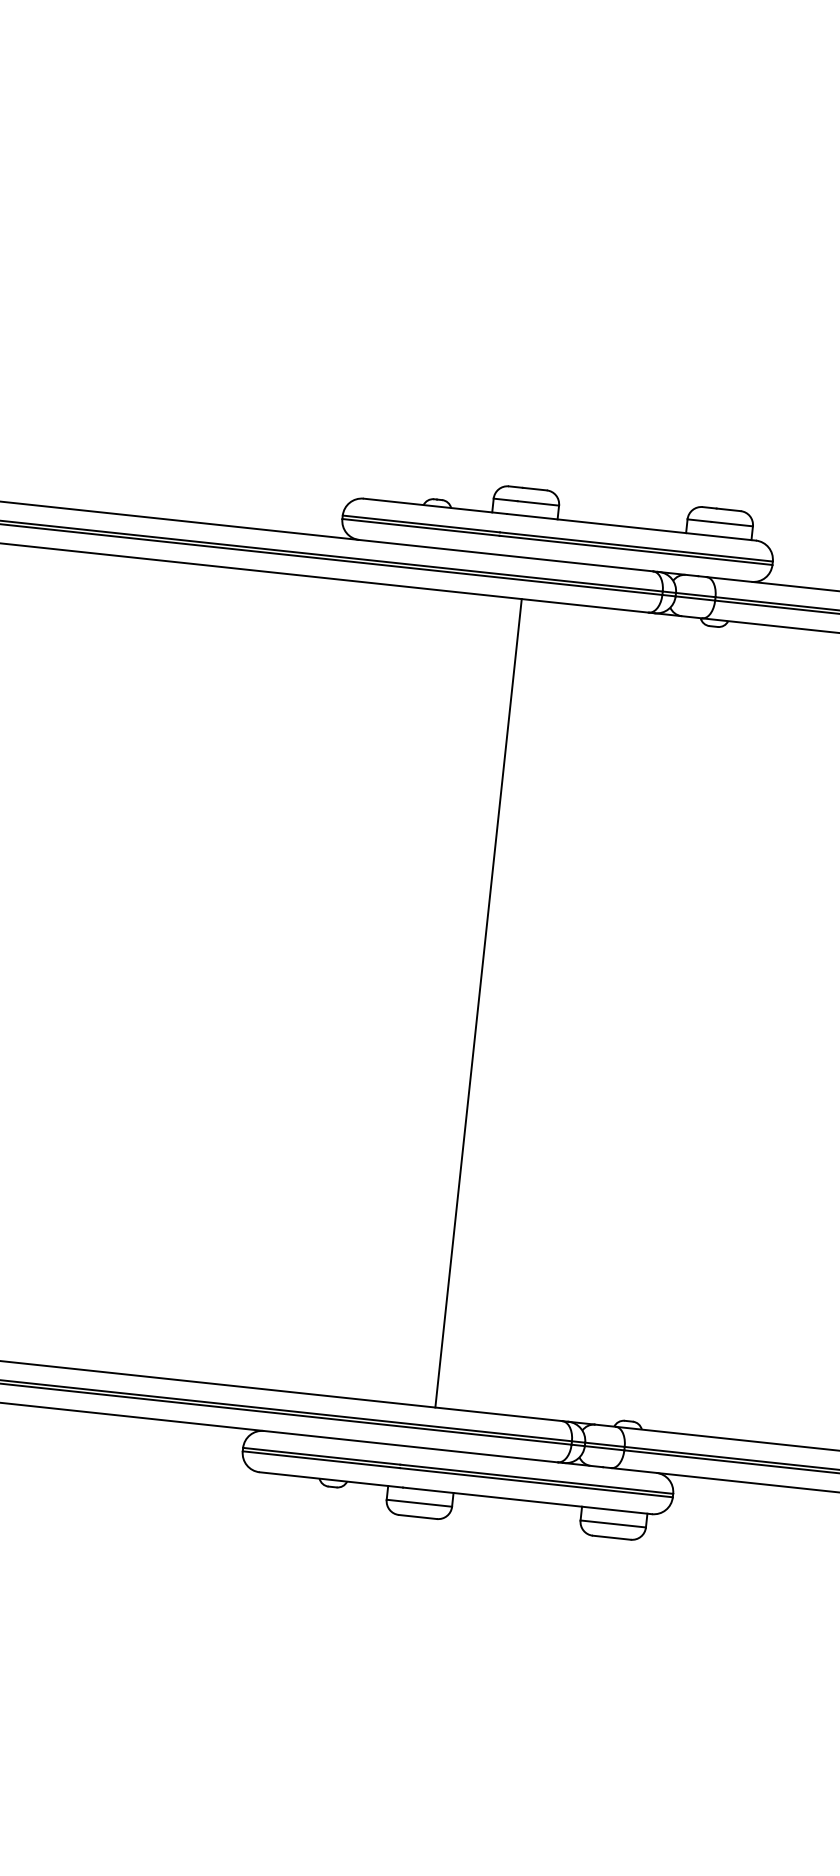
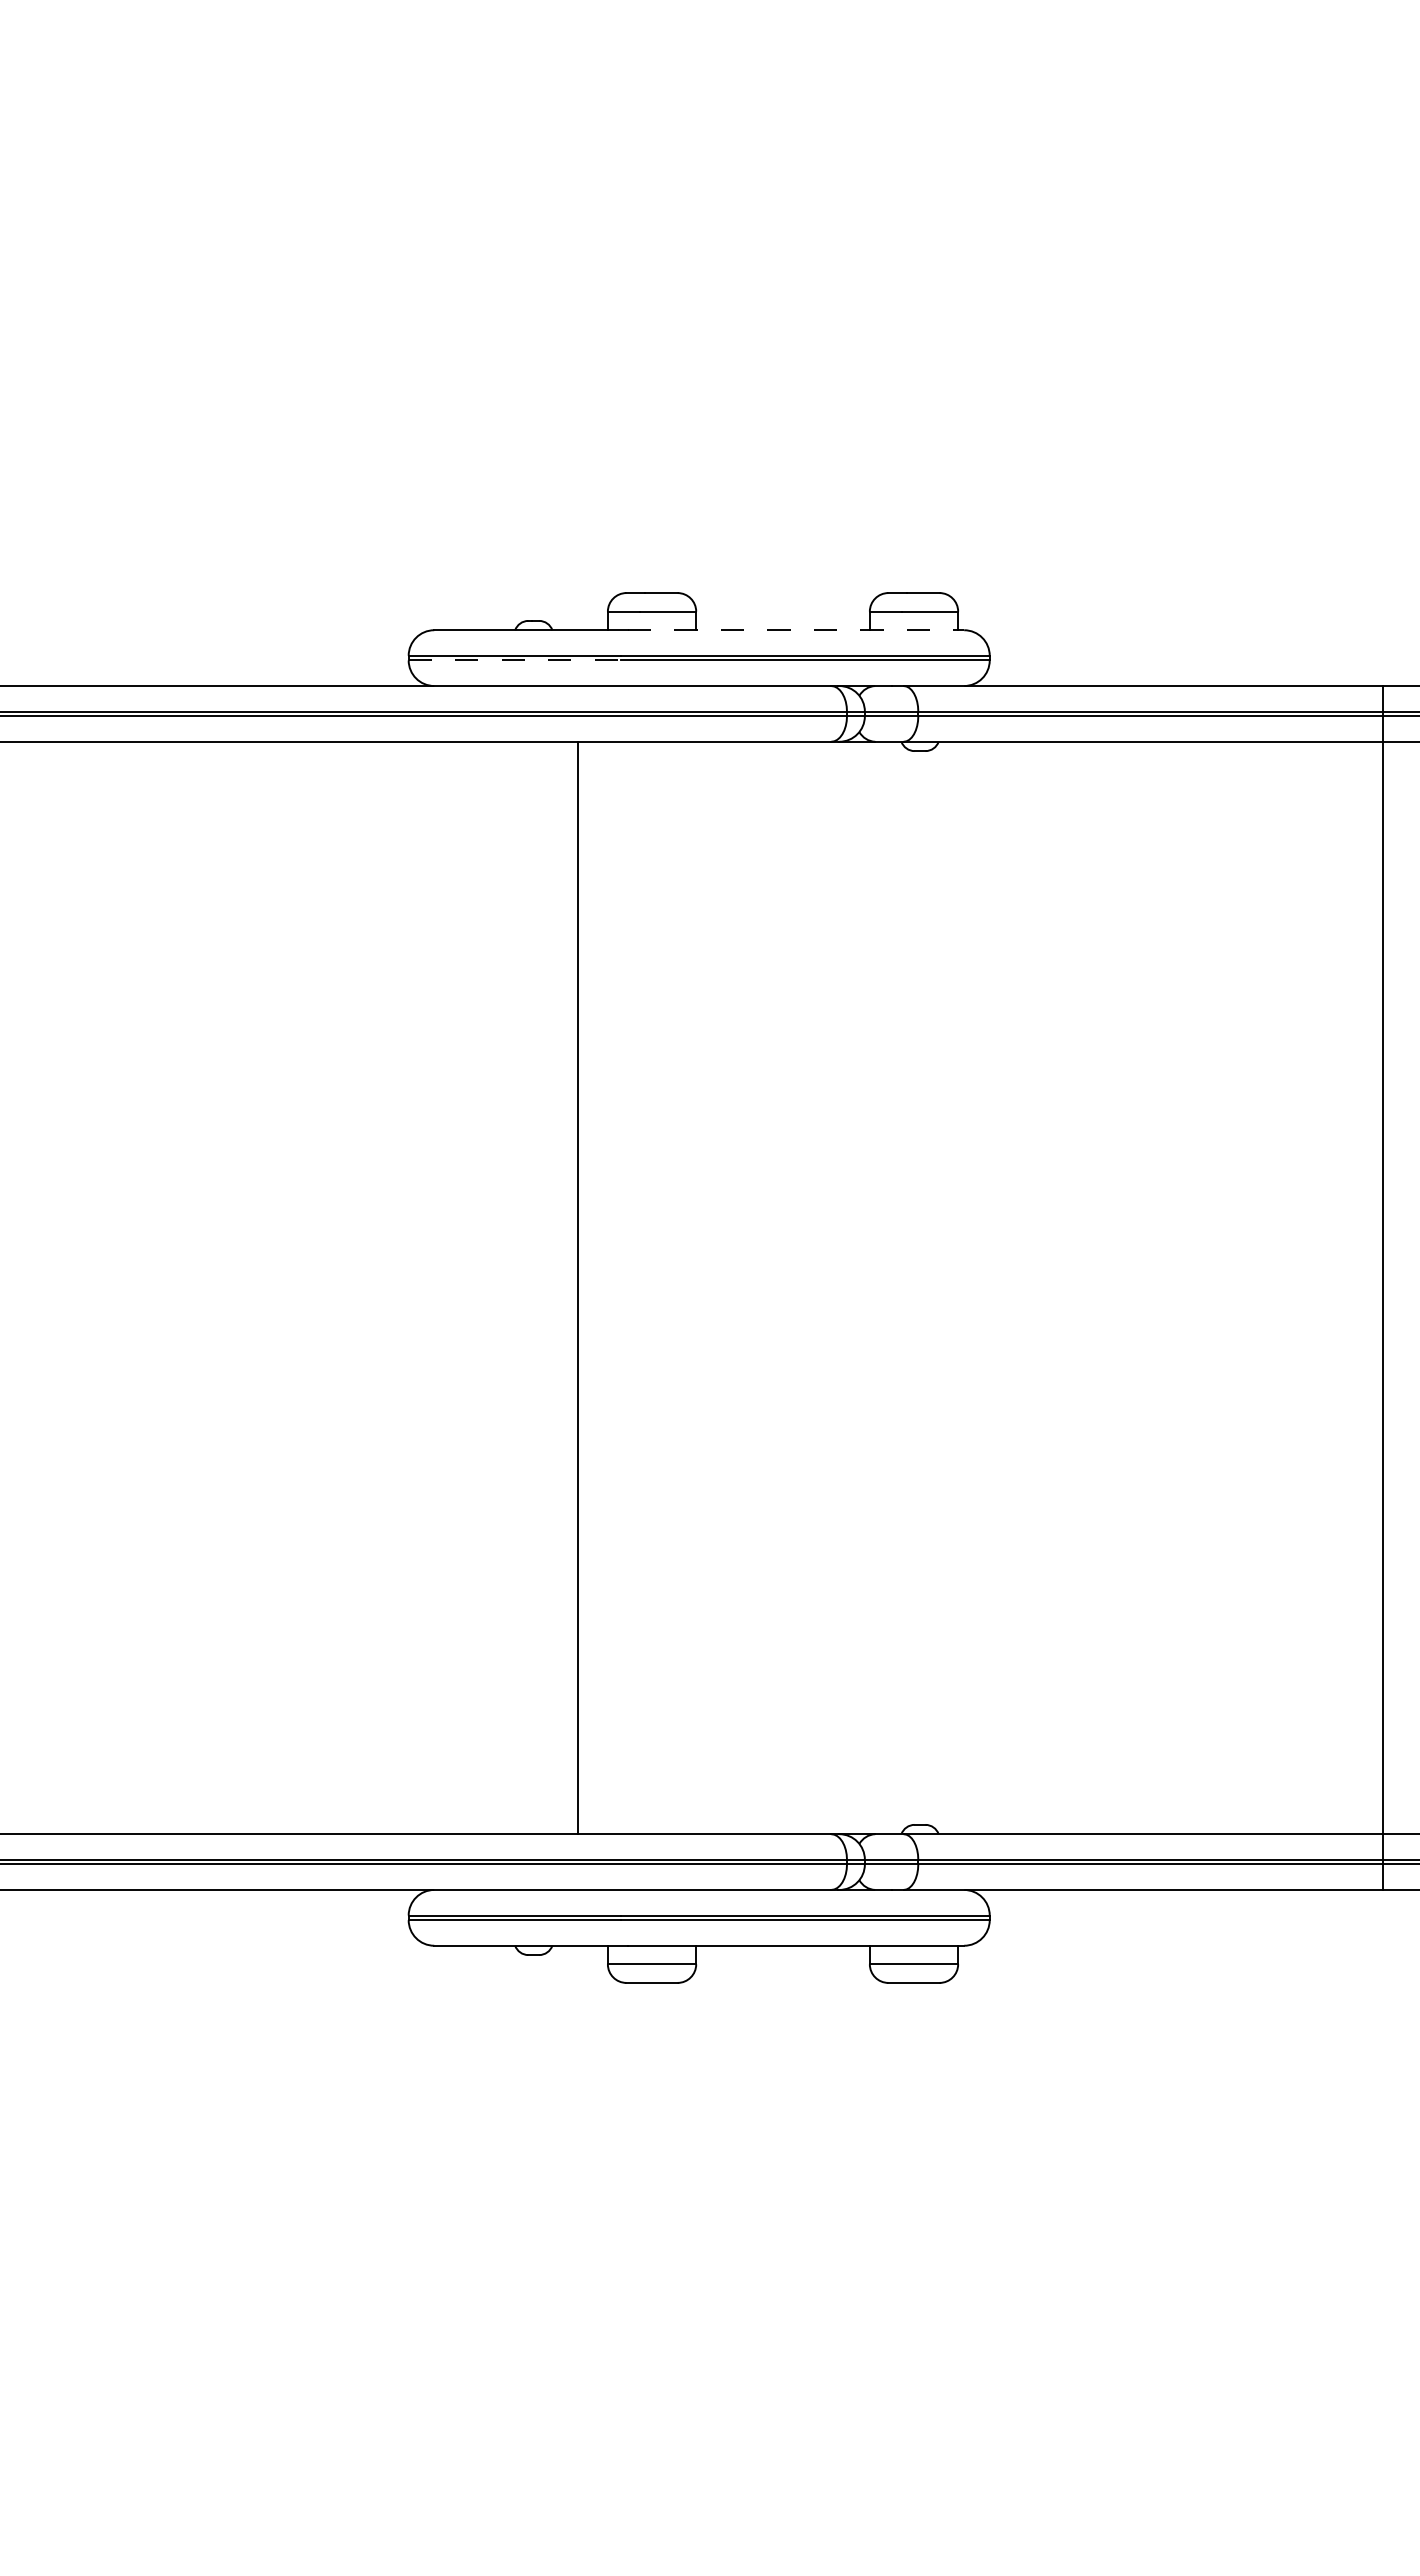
line: (421, 527) -> (515, 660), solid -> dashed
line: (631, 527) -> (796, 630), solid -> dashed
line: (478, 1002) -> (577, 1287), moved

